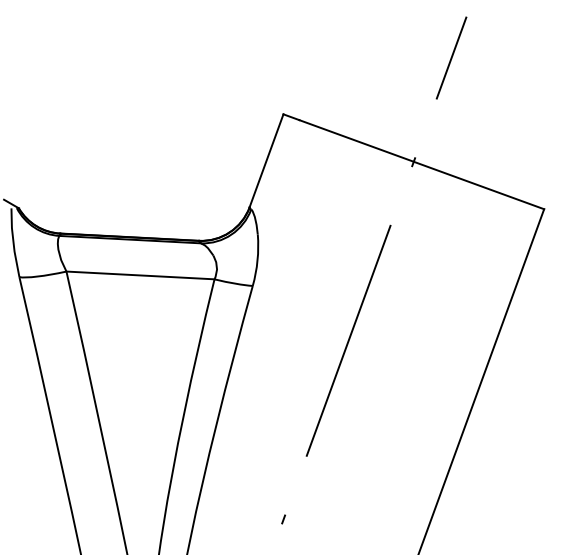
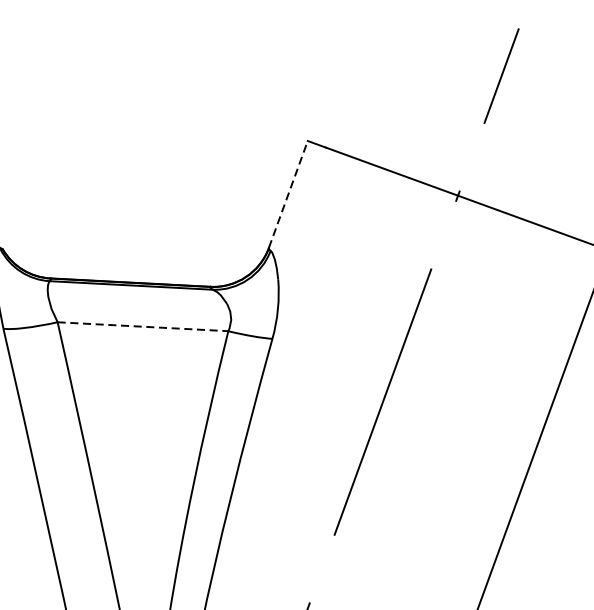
line: (266, 160) -> (288, 194), solid -> dashed
line: (141, 275) -> (144, 326), solid -> dashed

